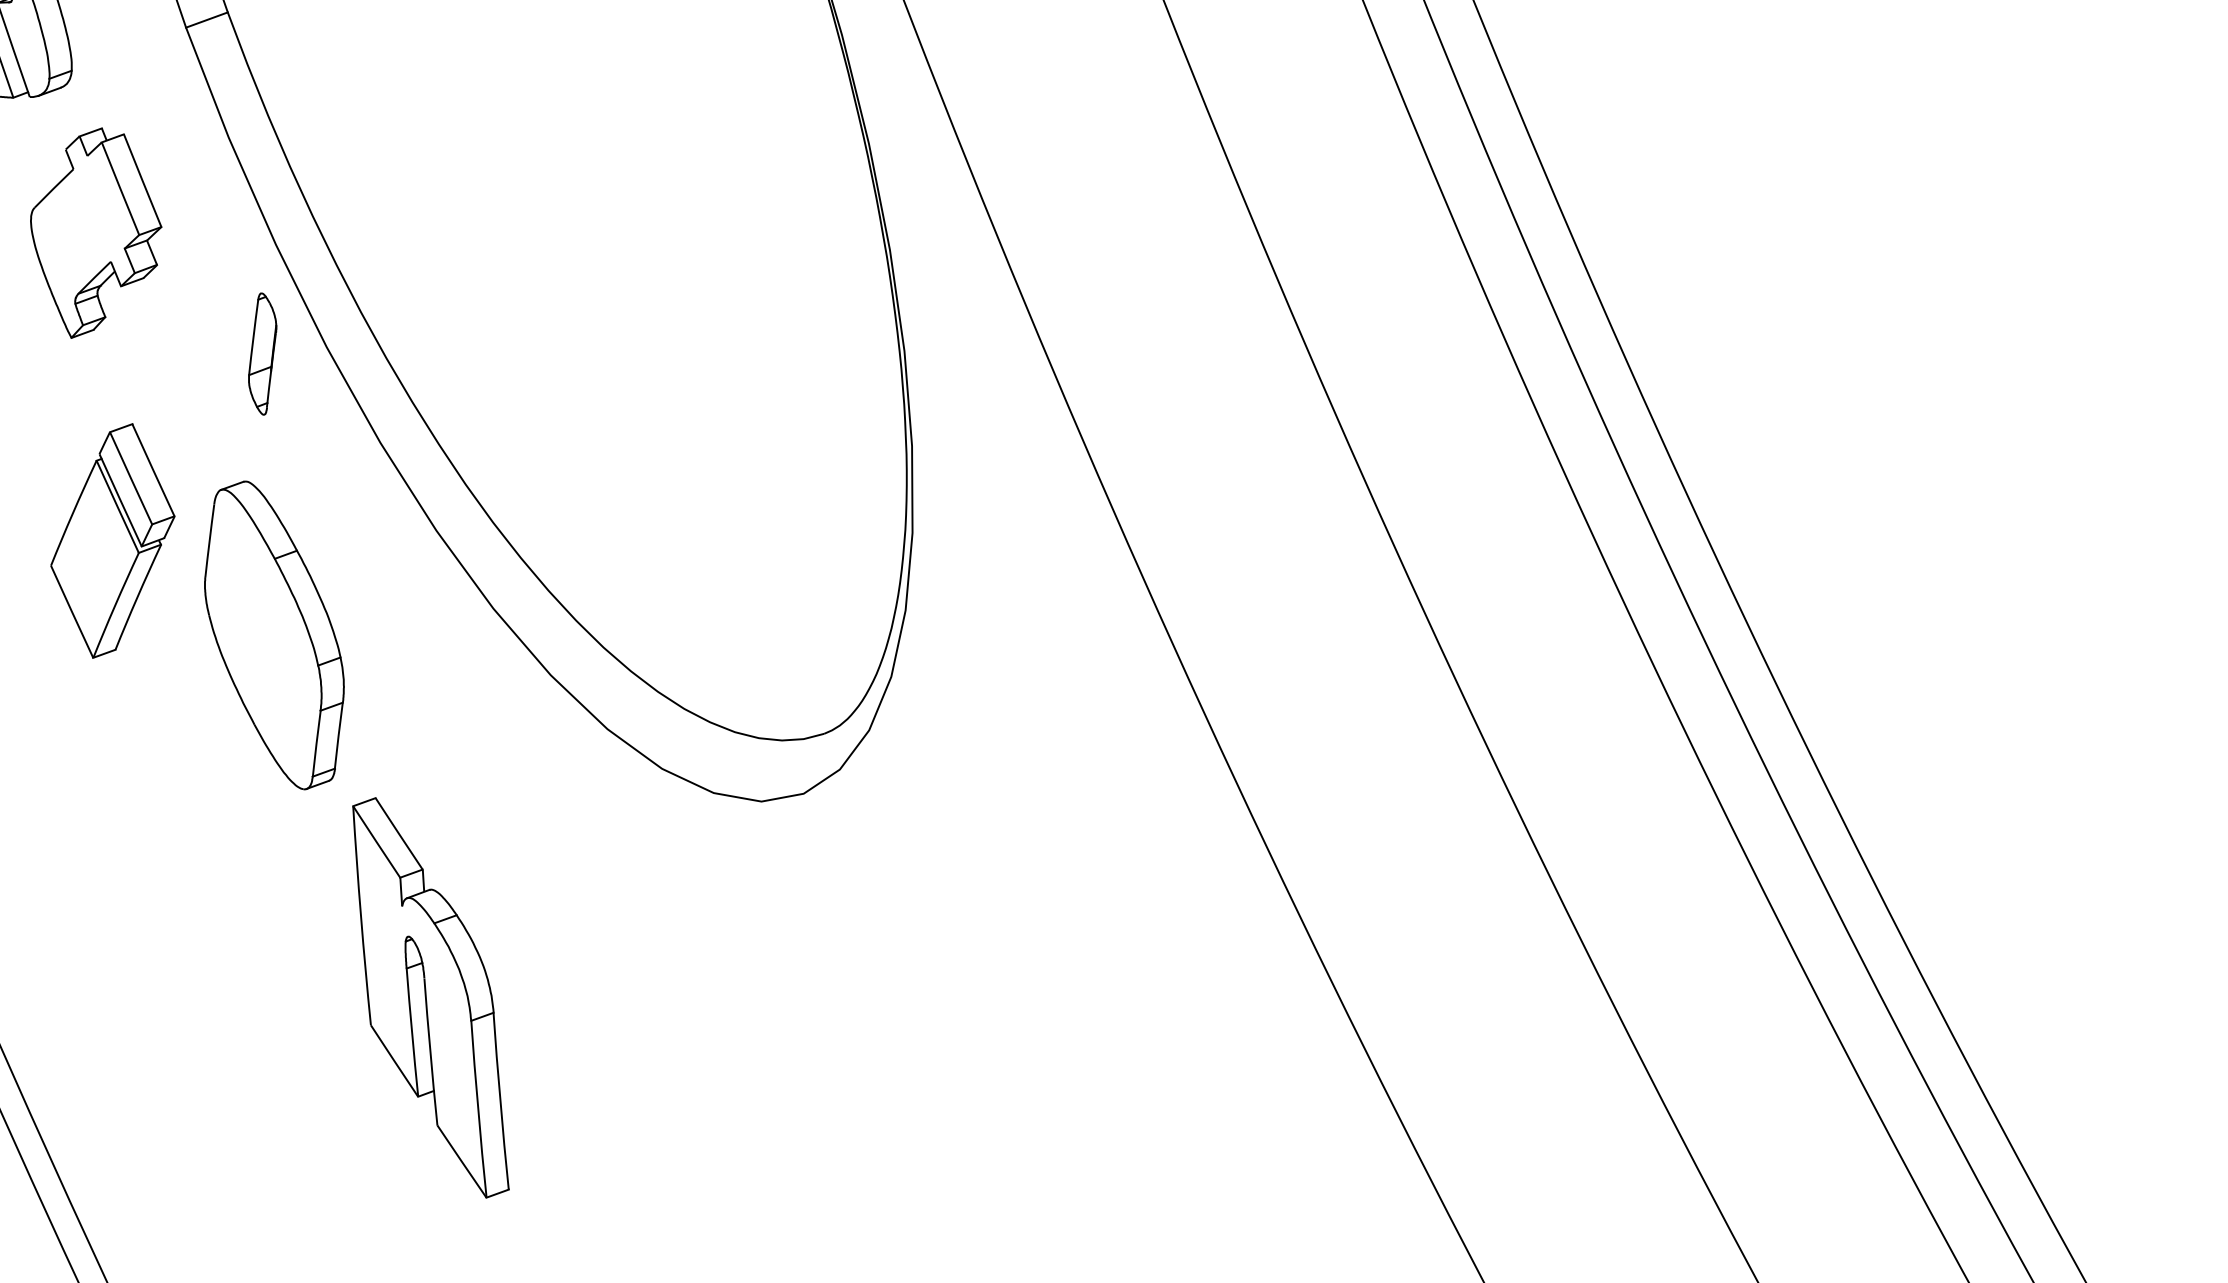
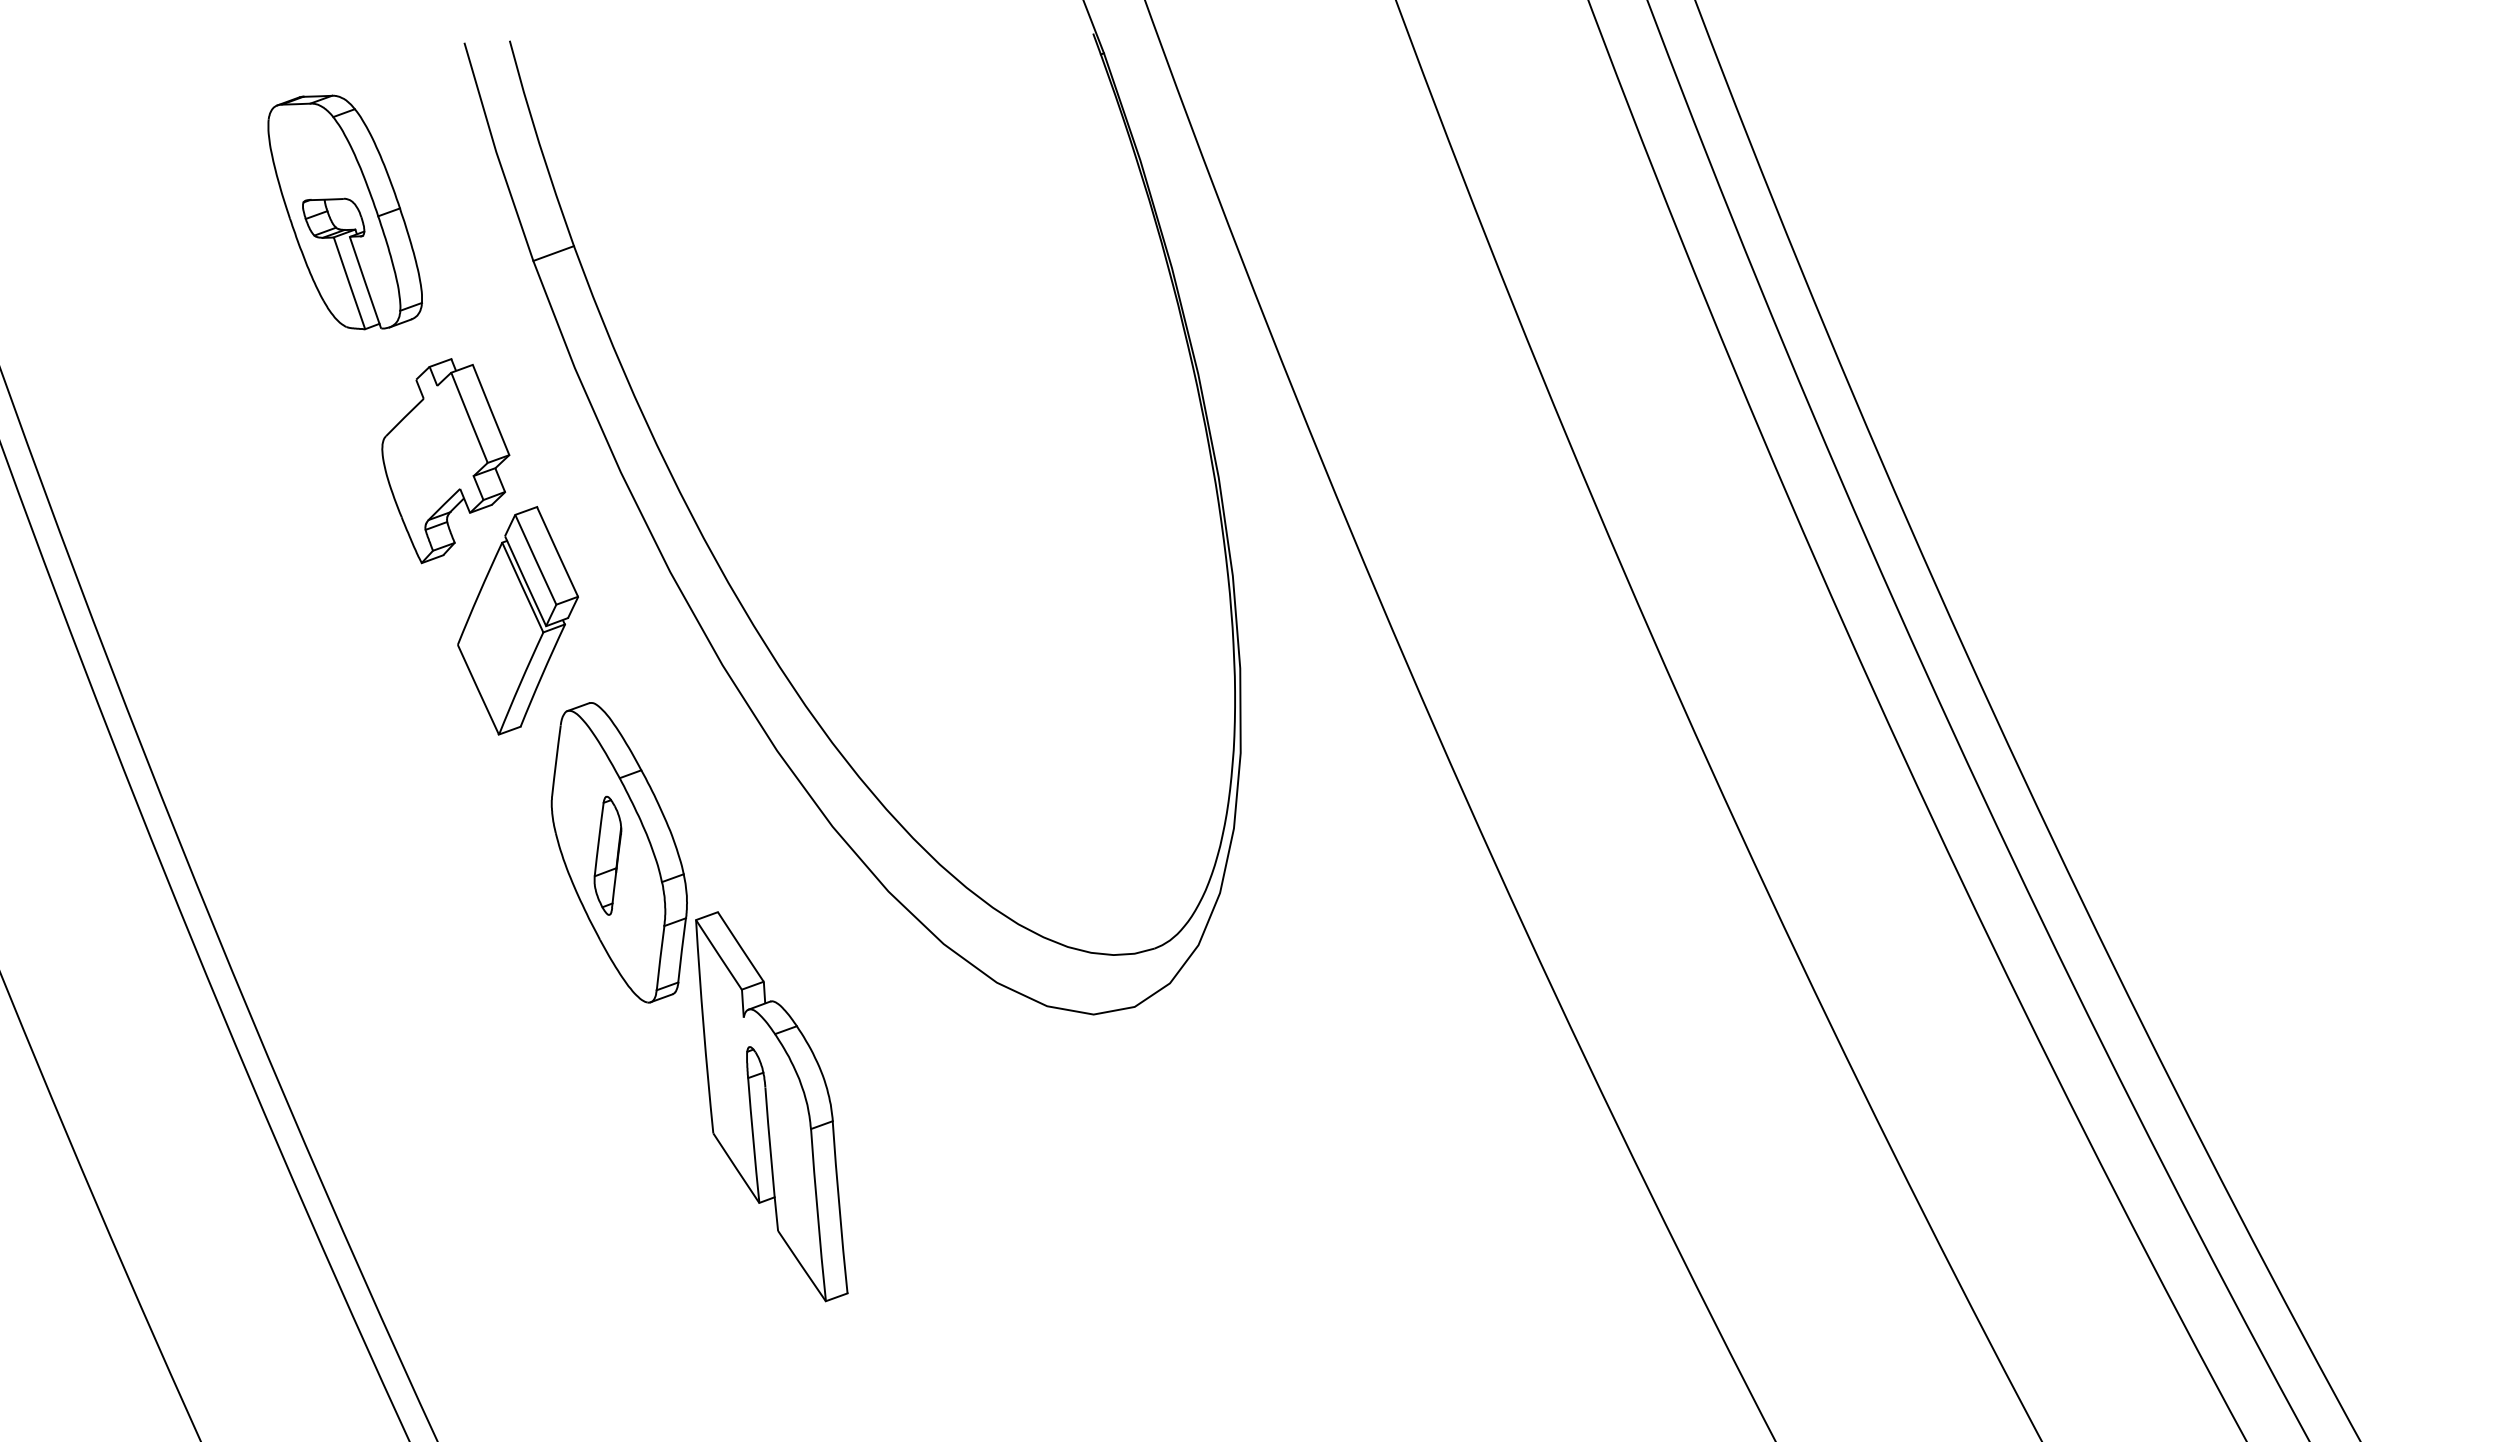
part: (262, 353) -> (607, 855), moved
part: (112, 540) -> (517, 620), moved
part: (430, 997) -> (771, 1106), moved

